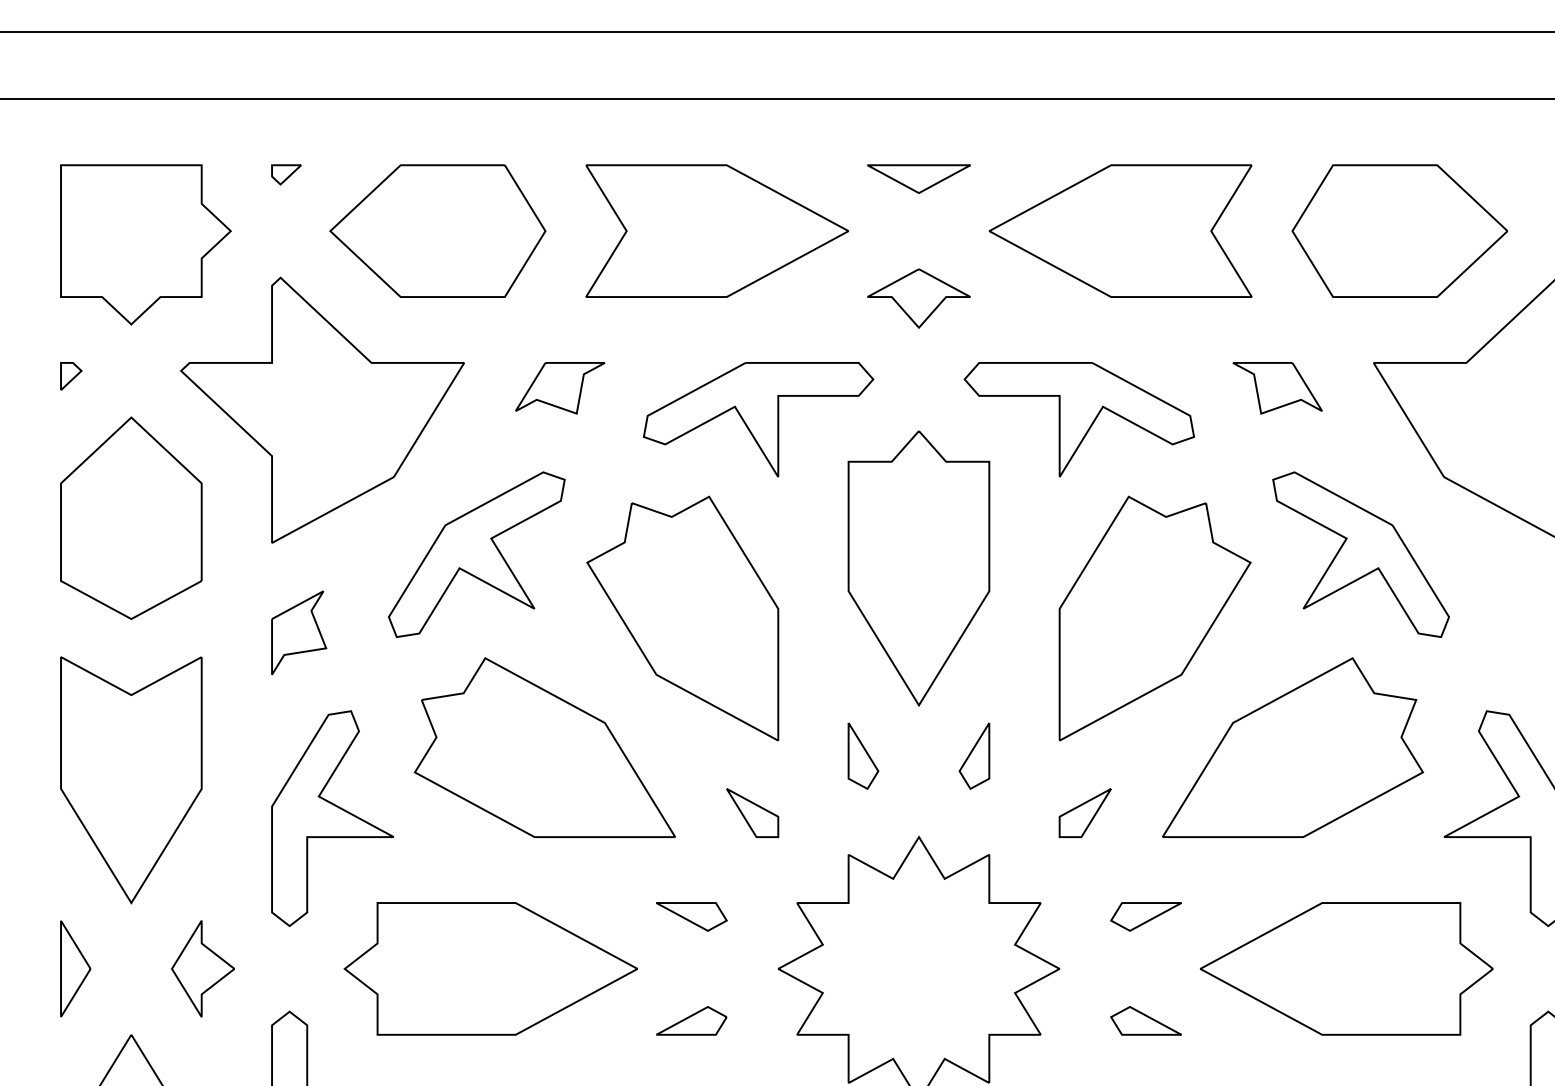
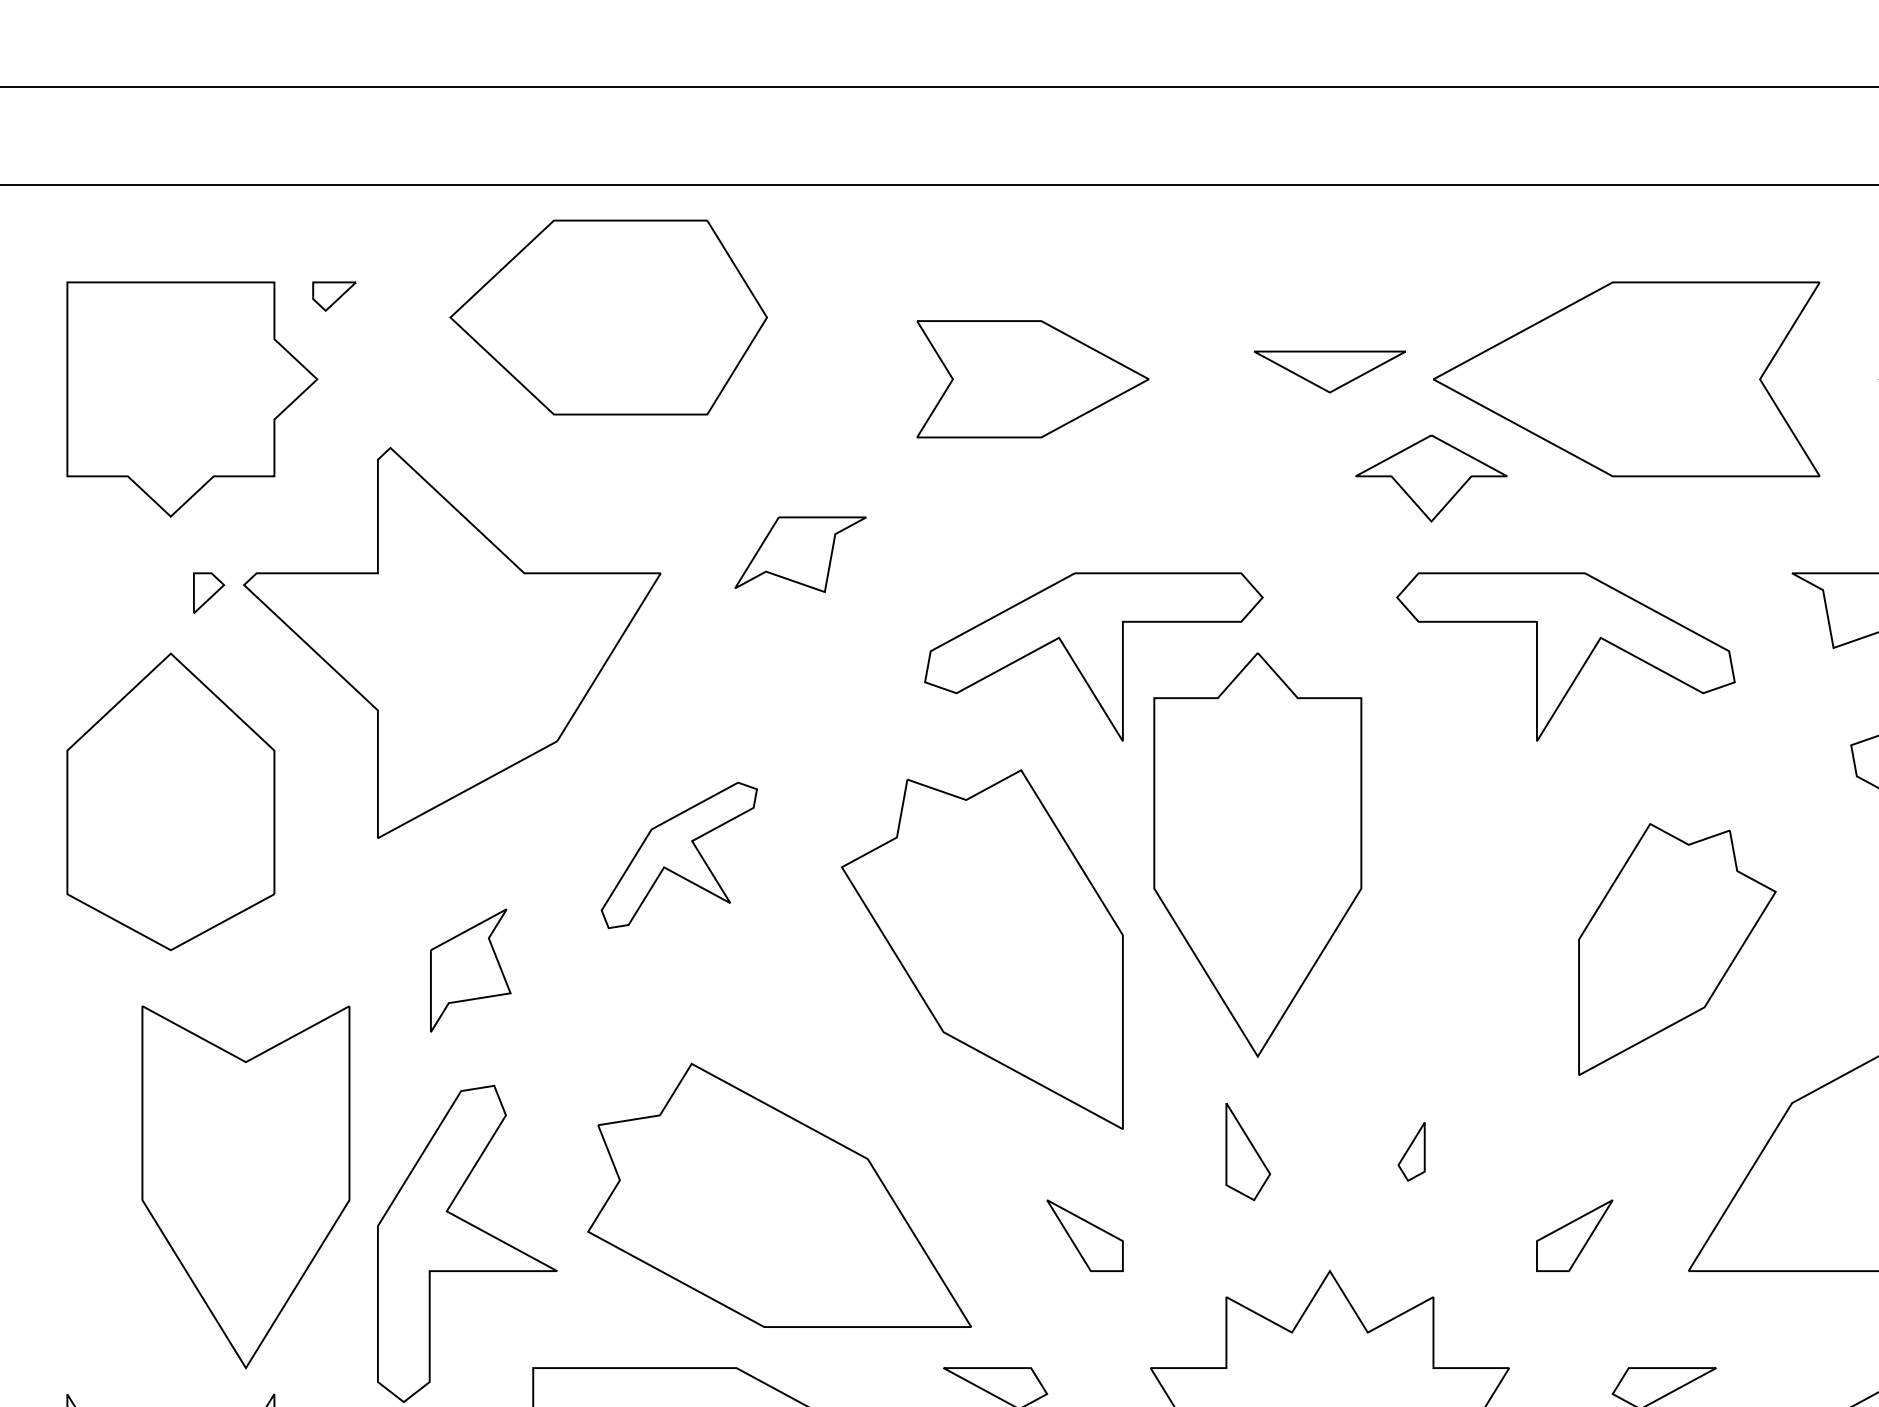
part: (286, 174) -> (334, 296), moved
part: (918, 178) -> (1329, 371), moved
part: (437, 230) -> (608, 316), moved
part: (716, 230) -> (1031, 378), size x0.6
part: (918, 298) -> (1430, 478), moved
part: (71, 376) -> (209, 593), moved
part: (560, 388) -> (800, 555), moved
part: (476, 554) -> (678, 855), size x0.6
part: (918, 568) -> (1257, 855), moved
part: (1154, 618) -> (1676, 949), size x0.7
part: (299, 632) -> (471, 970), moved
part: (544, 747) -> (778, 1195), moved
part: (974, 755) -> (1411, 1151), size x0.6
part: (131, 780) -> (246, 1187), moved

